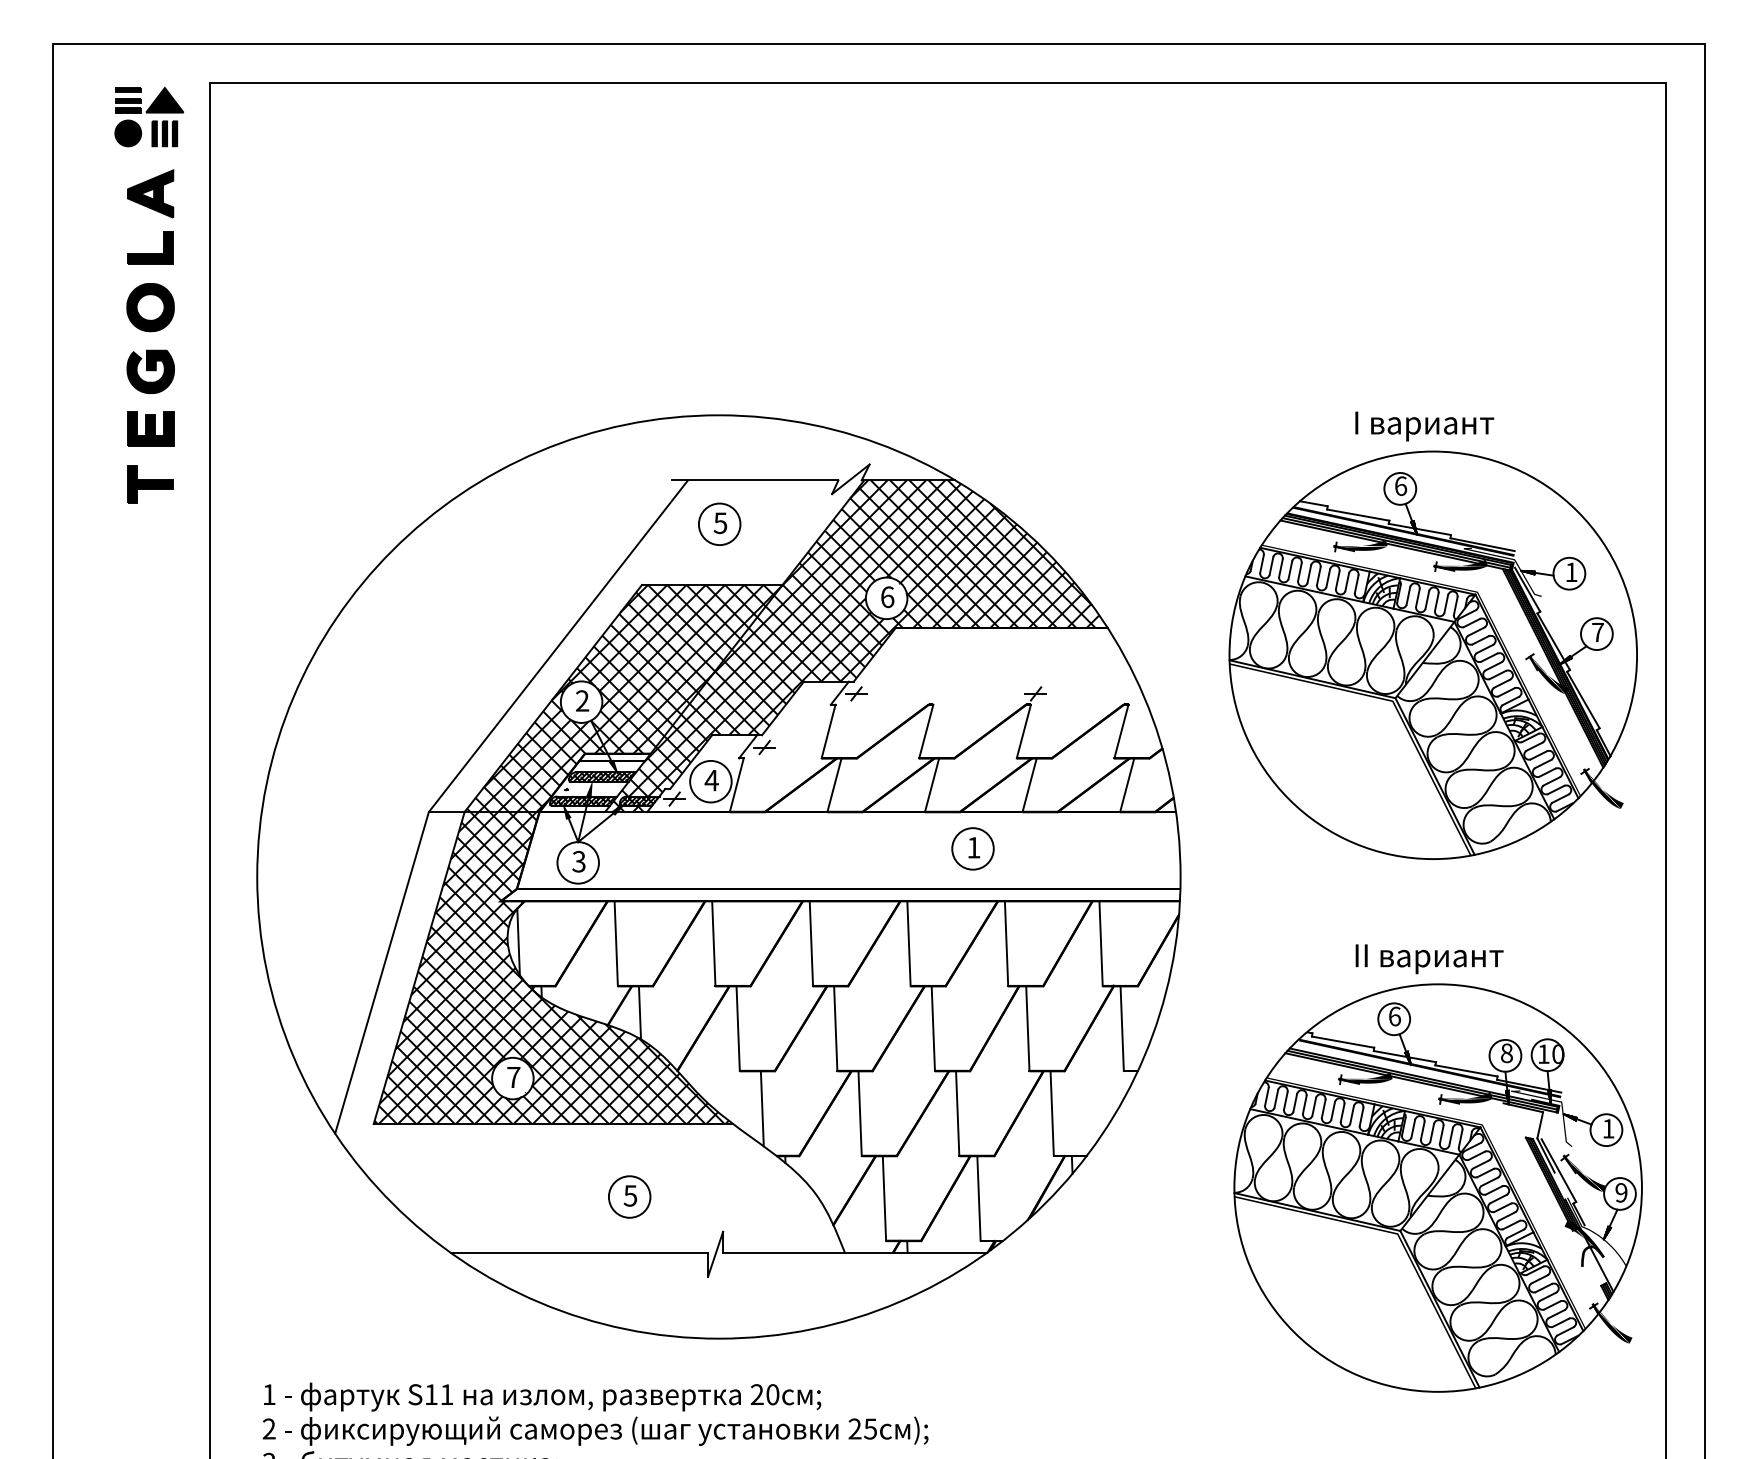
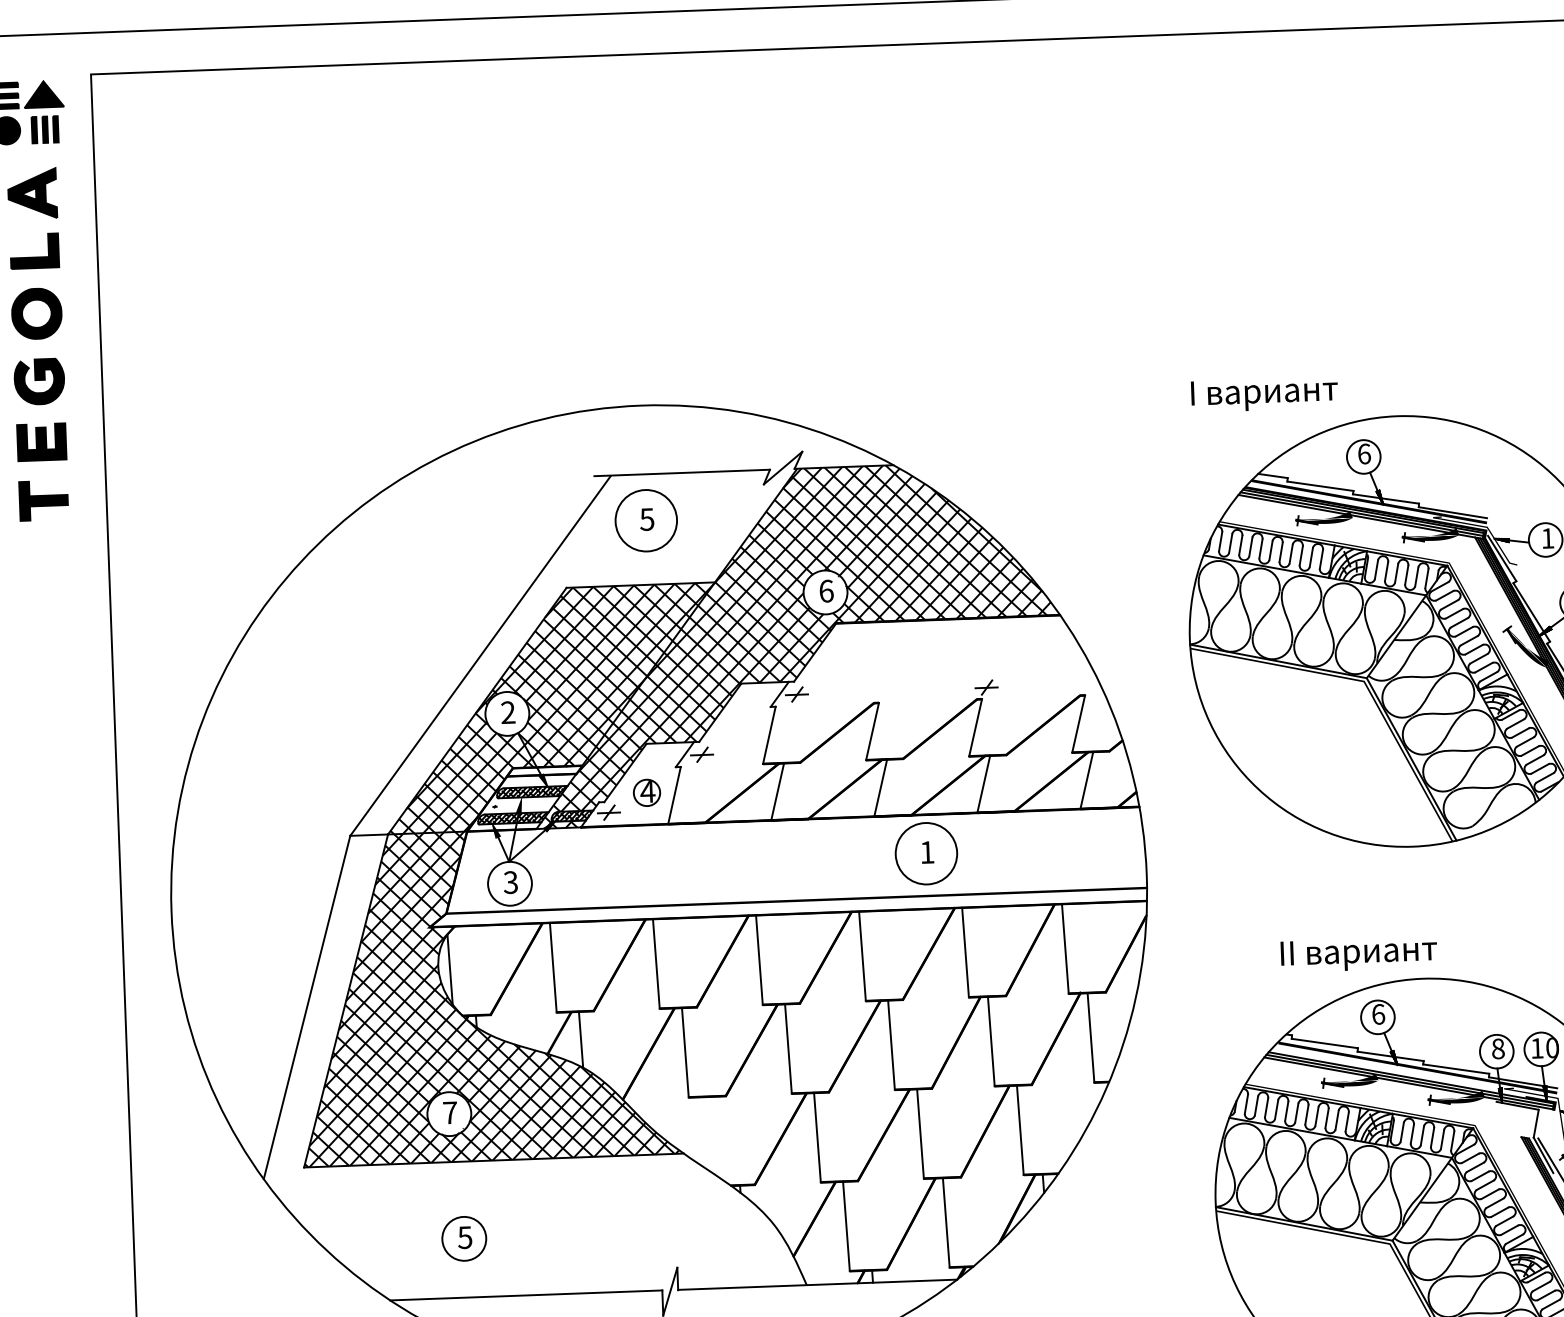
text: (1424, 426) -> (1264, 394), moved
circle: (719, 524) -> (646, 520), size x1.4
circle: (710, 781) -> (646, 792), size x0.6
circle: (972, 848) -> (925, 853), size x1.4
text: (1429, 959) -> (1358, 954), moved
line: (761, 1108) -> (713, 1136), removed
part: (629, 1196) -> (464, 1238), moved

